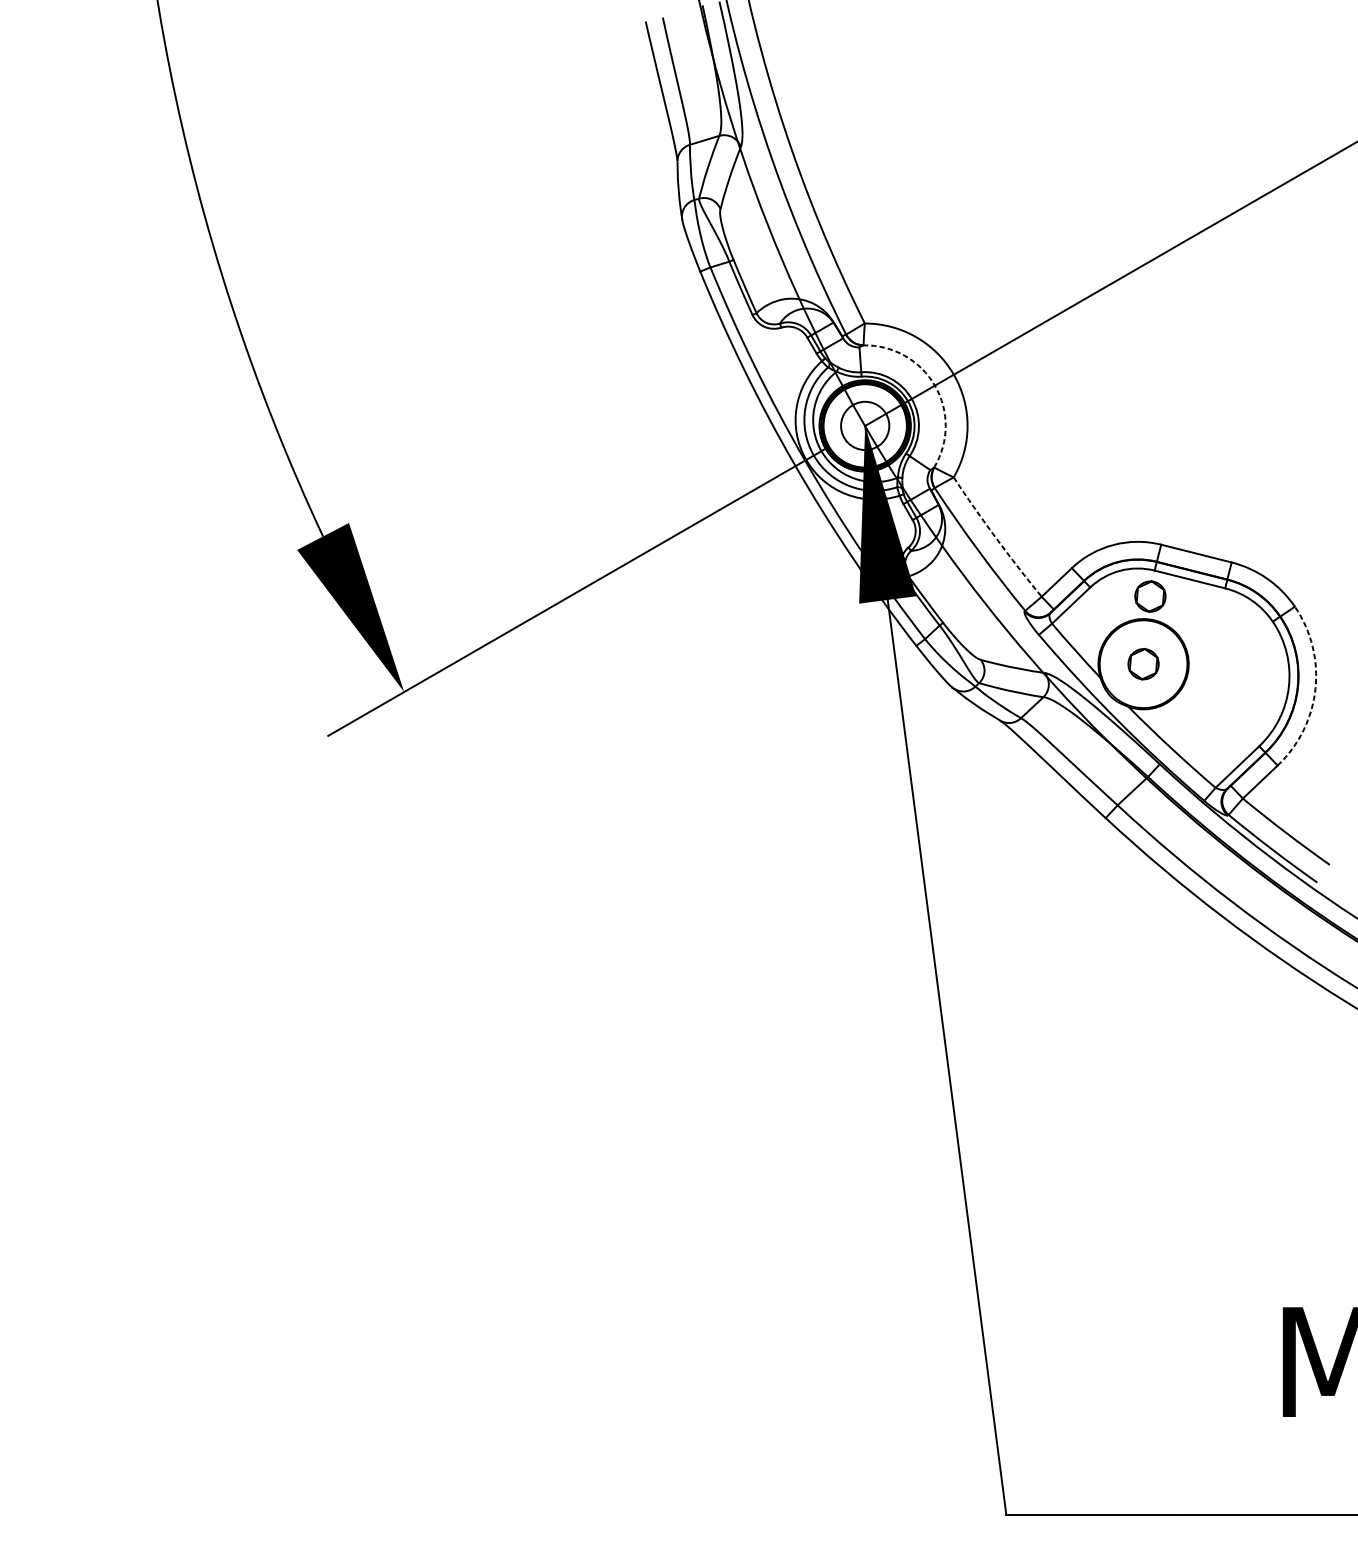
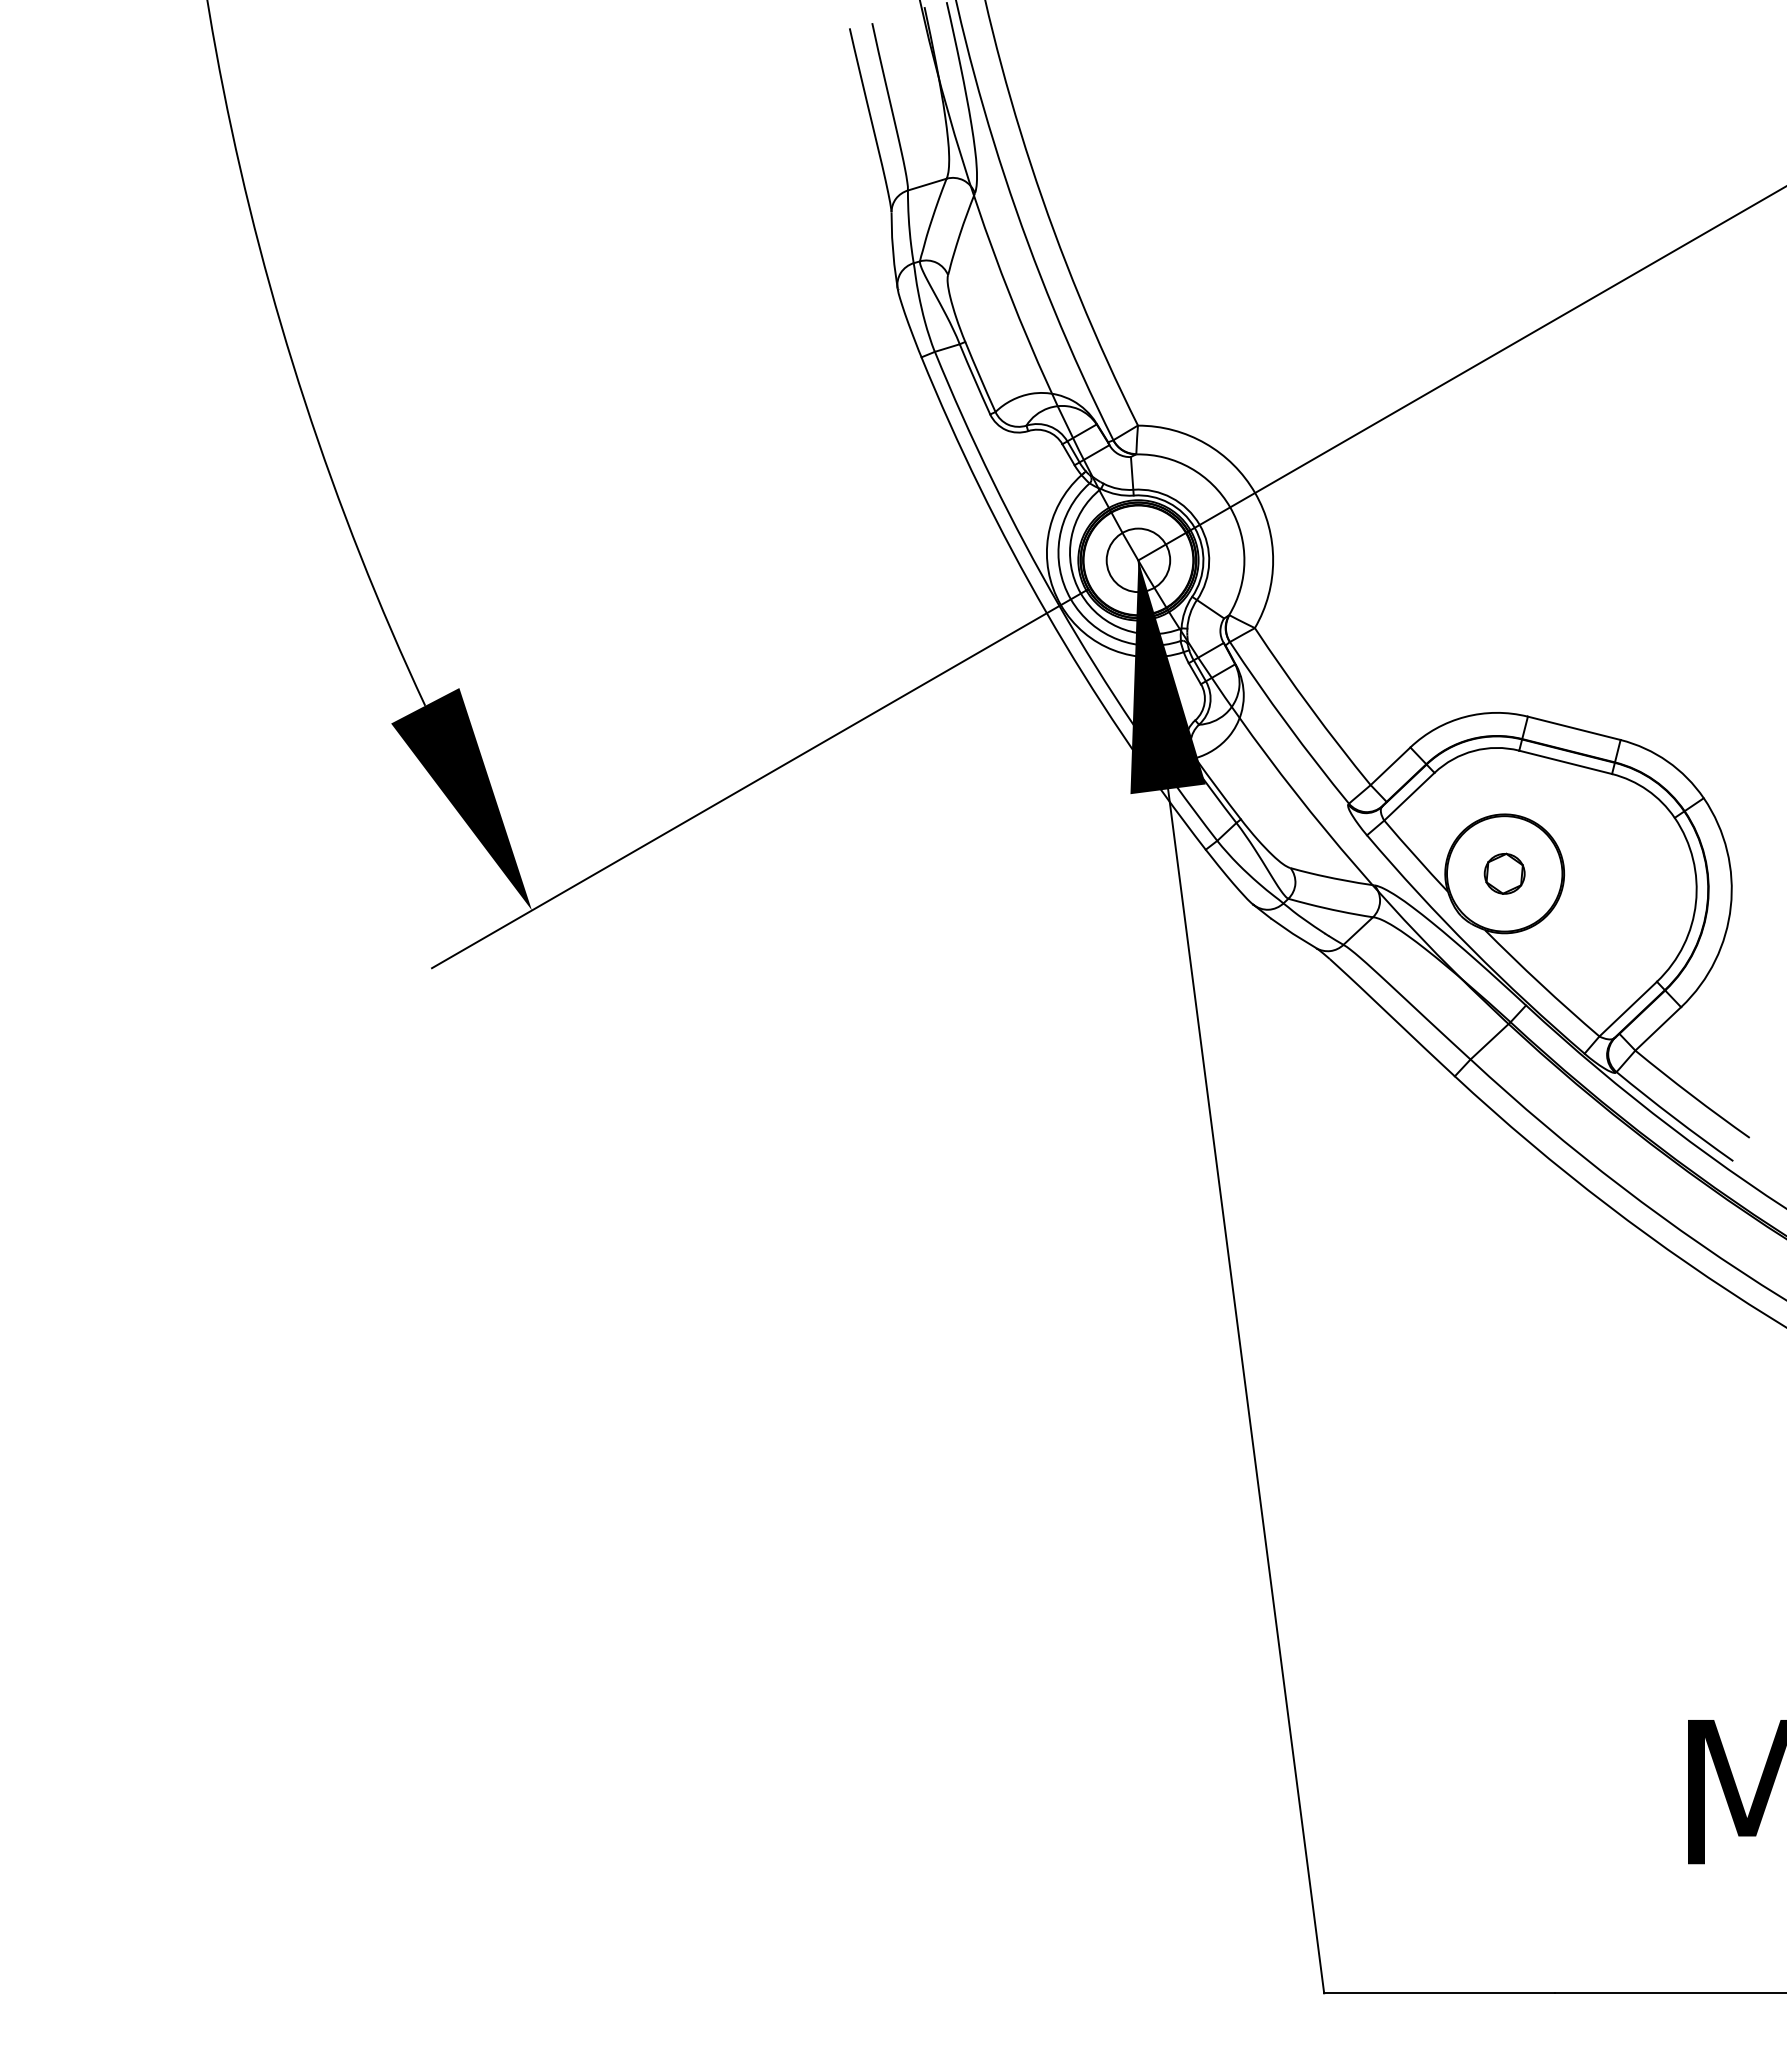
arc: (935, 385) -> (1230, 507), dashed -> solid
arc: (995, 538) -> (1310, 708), dashed -> solid
part: (1150, 596) -> (1513, 784), removed
arc: (1315, 689) -> (1730, 906), dashed -> solid

